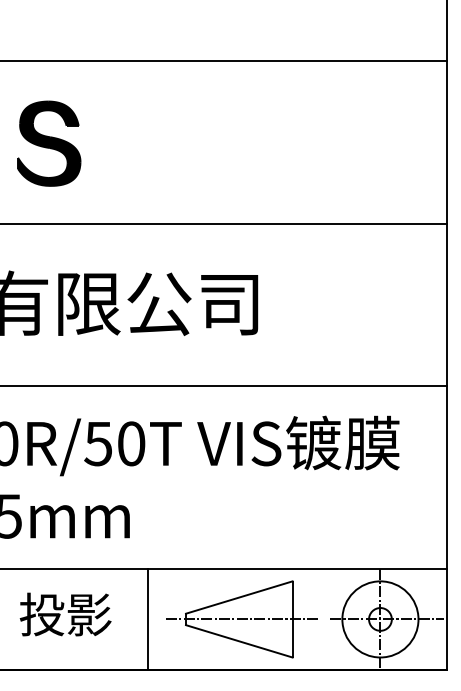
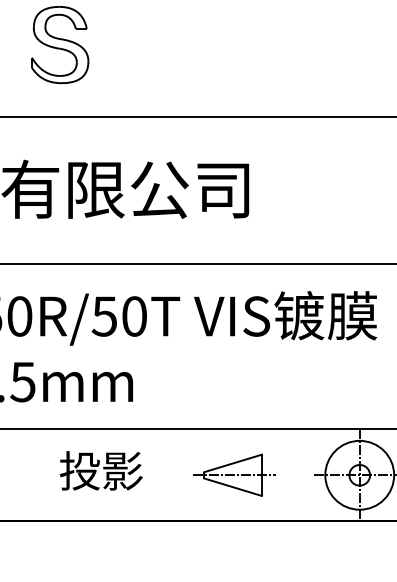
fill: (49, 143) -> (60, 44), removed
text: (65, 614) -> (101, 470), moved
line: (147, 619) -> (149, 475), removed
part: (241, 619) -> (234, 475), size x0.6

